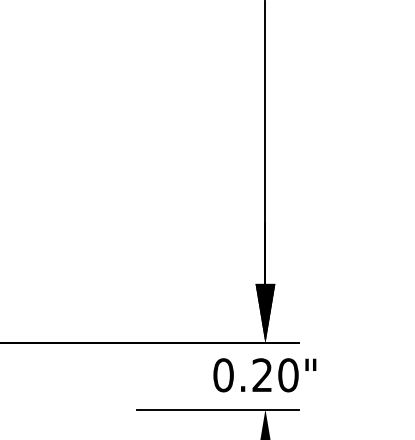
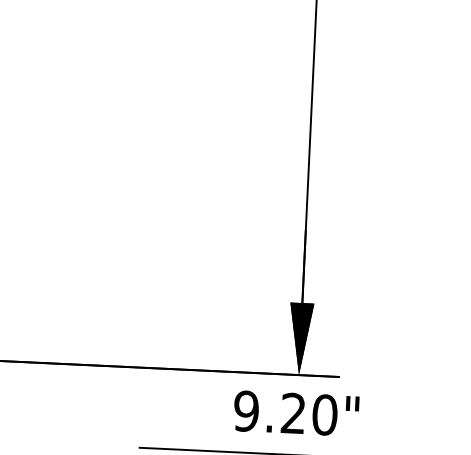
text: (223, 375) -> (246, 411), 0.20" -> 9.20"

